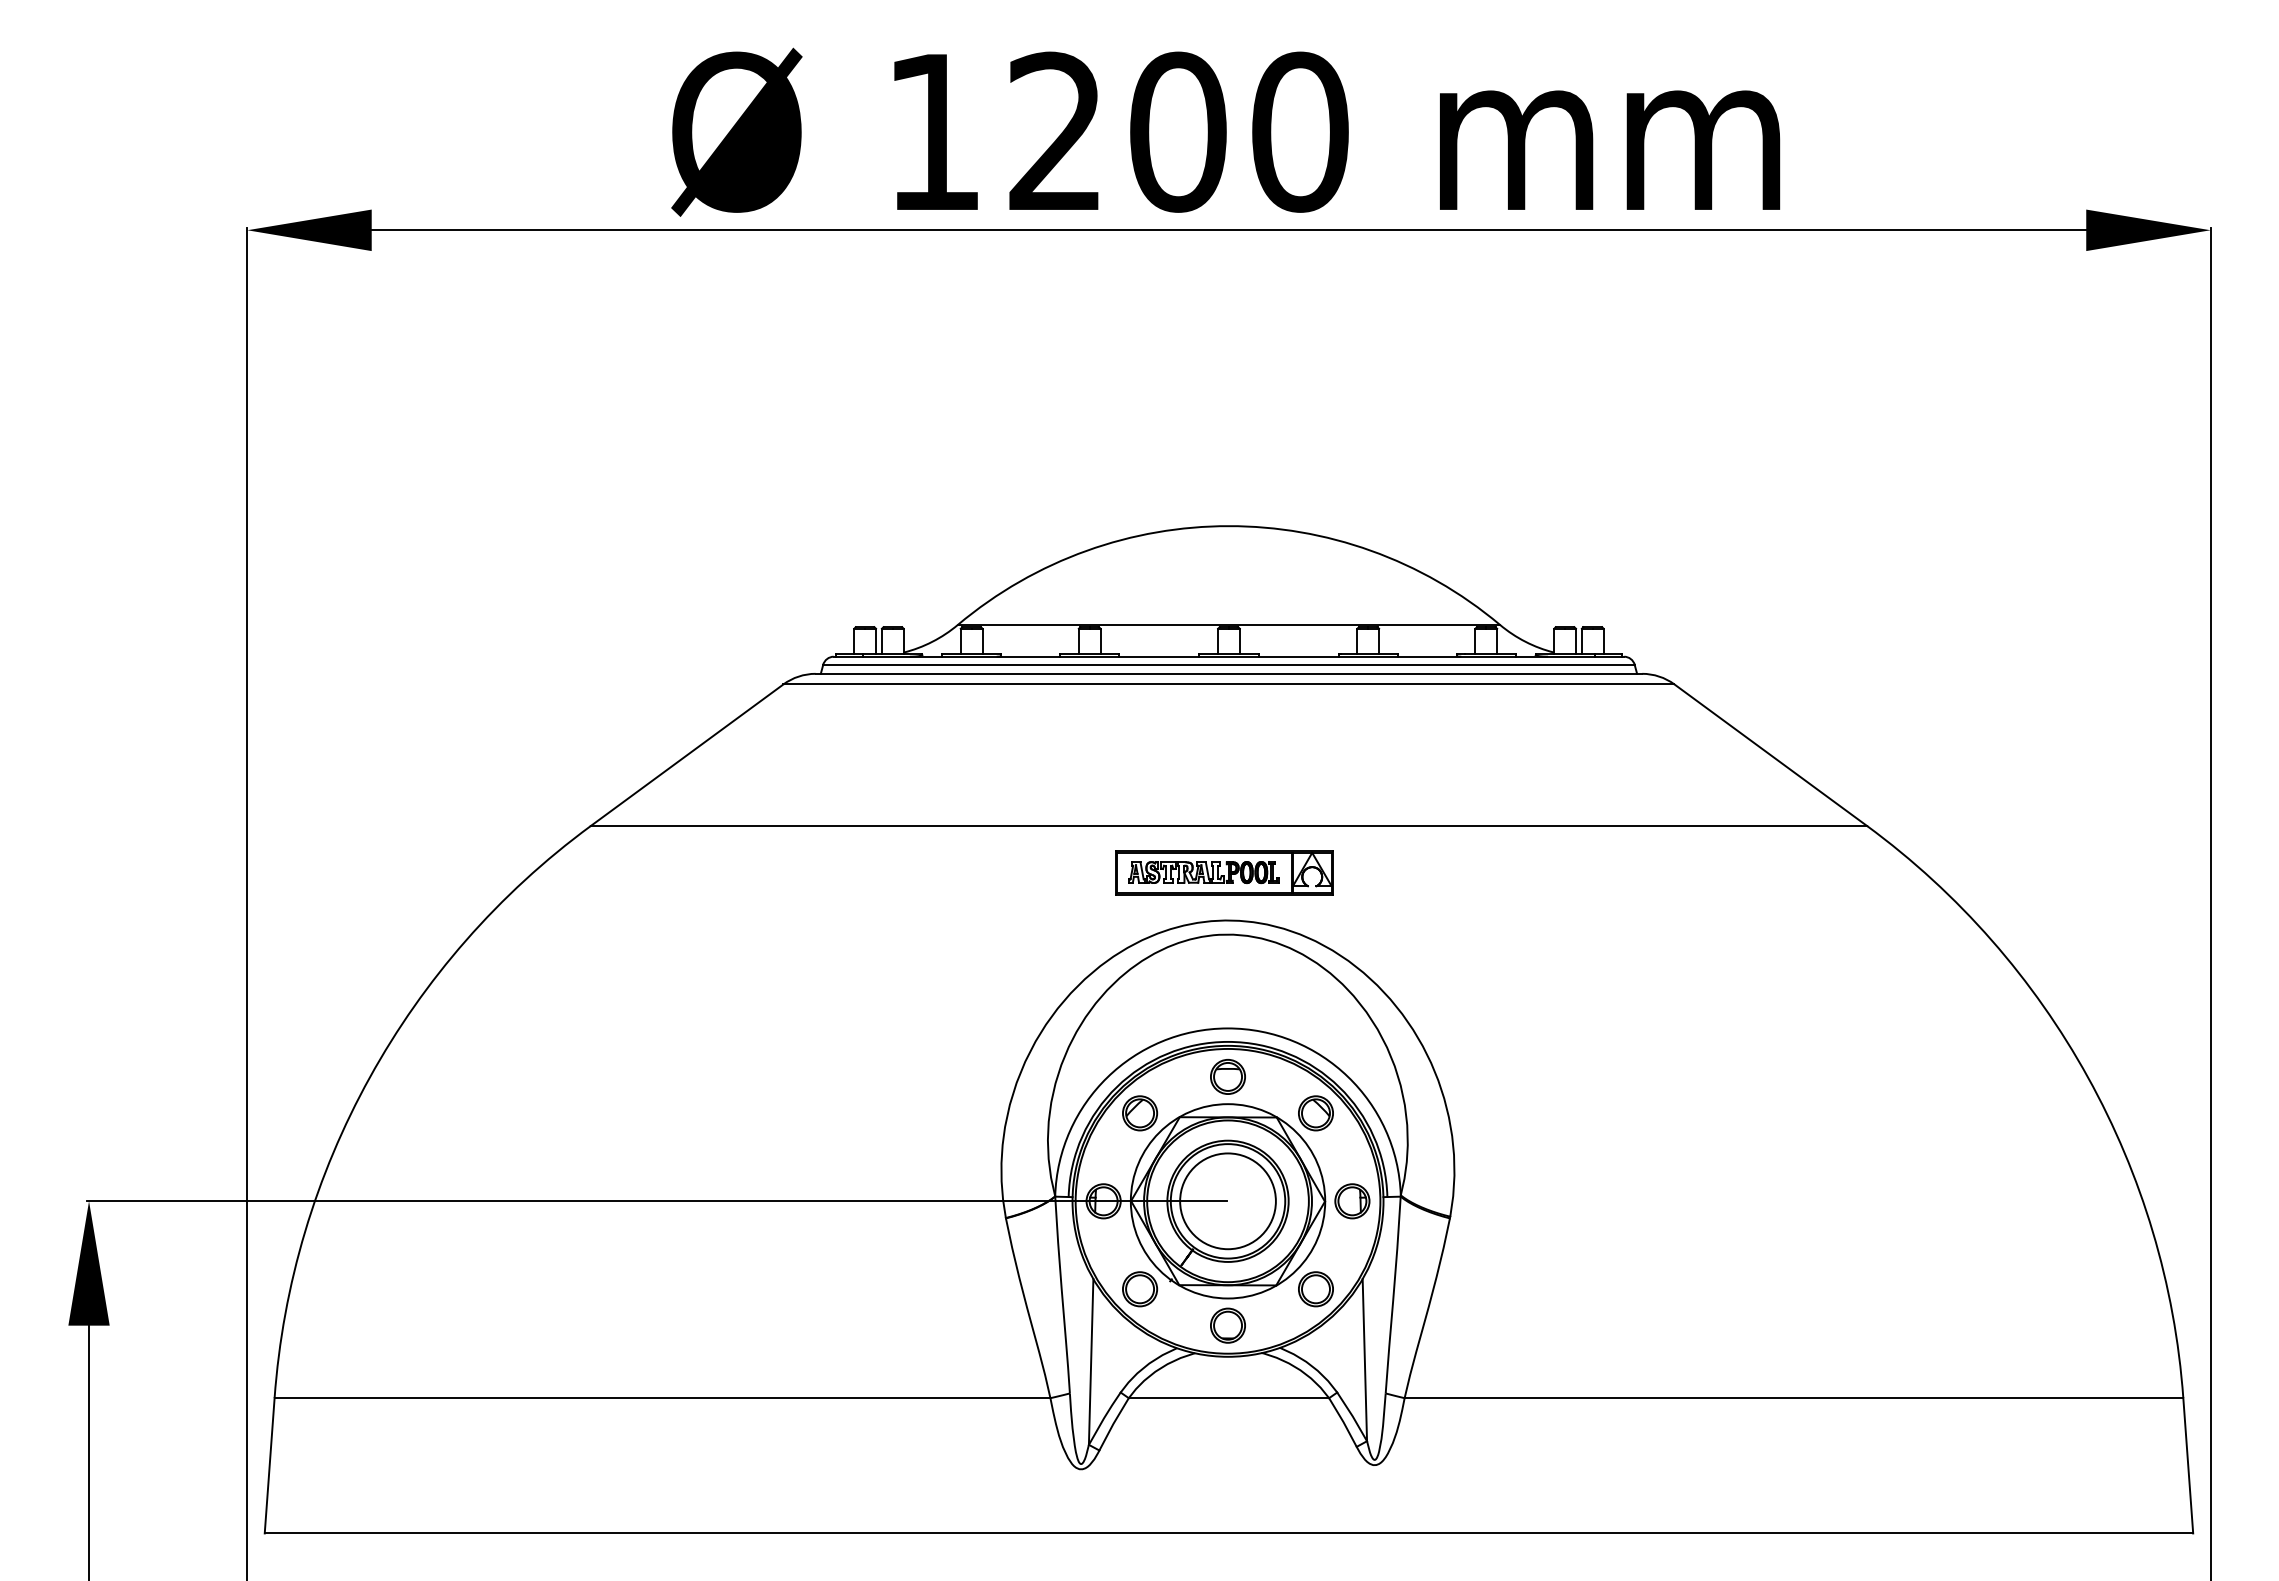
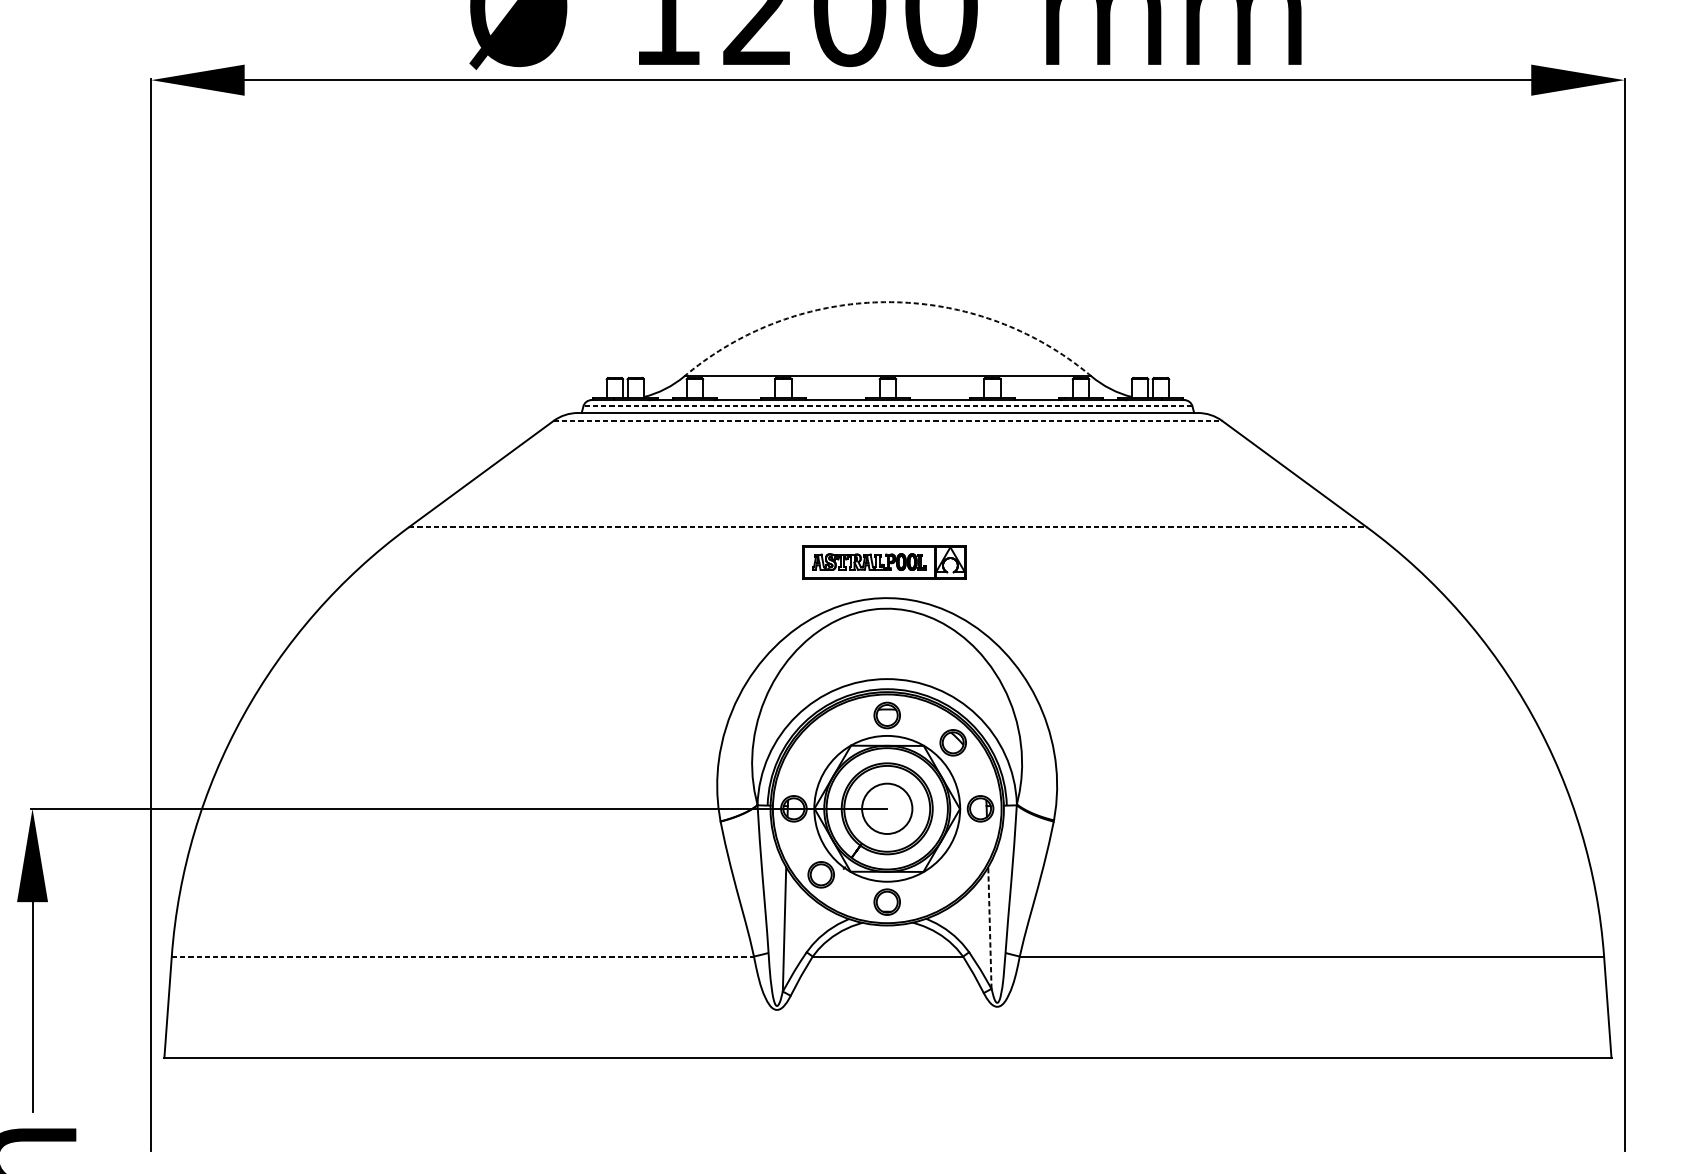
arc: (1228, 526) -> (887, 302), solid -> dashed
line: (1228, 664) -> (887, 406), solid -> dashed
line: (1229, 684) -> (888, 421), solid -> dashed
line: (1229, 826) -> (888, 527), solid -> dashed
part: (1140, 1113) -> (821, 742), removed
circle: (1227, 1201) -> (886, 808), size x0.7
part: (1315, 1289) -> (952, 875), removed
line: (1364, 1359) -> (989, 927), solid -> dashed
line: (662, 1398) -> (462, 956), solid -> dashed

